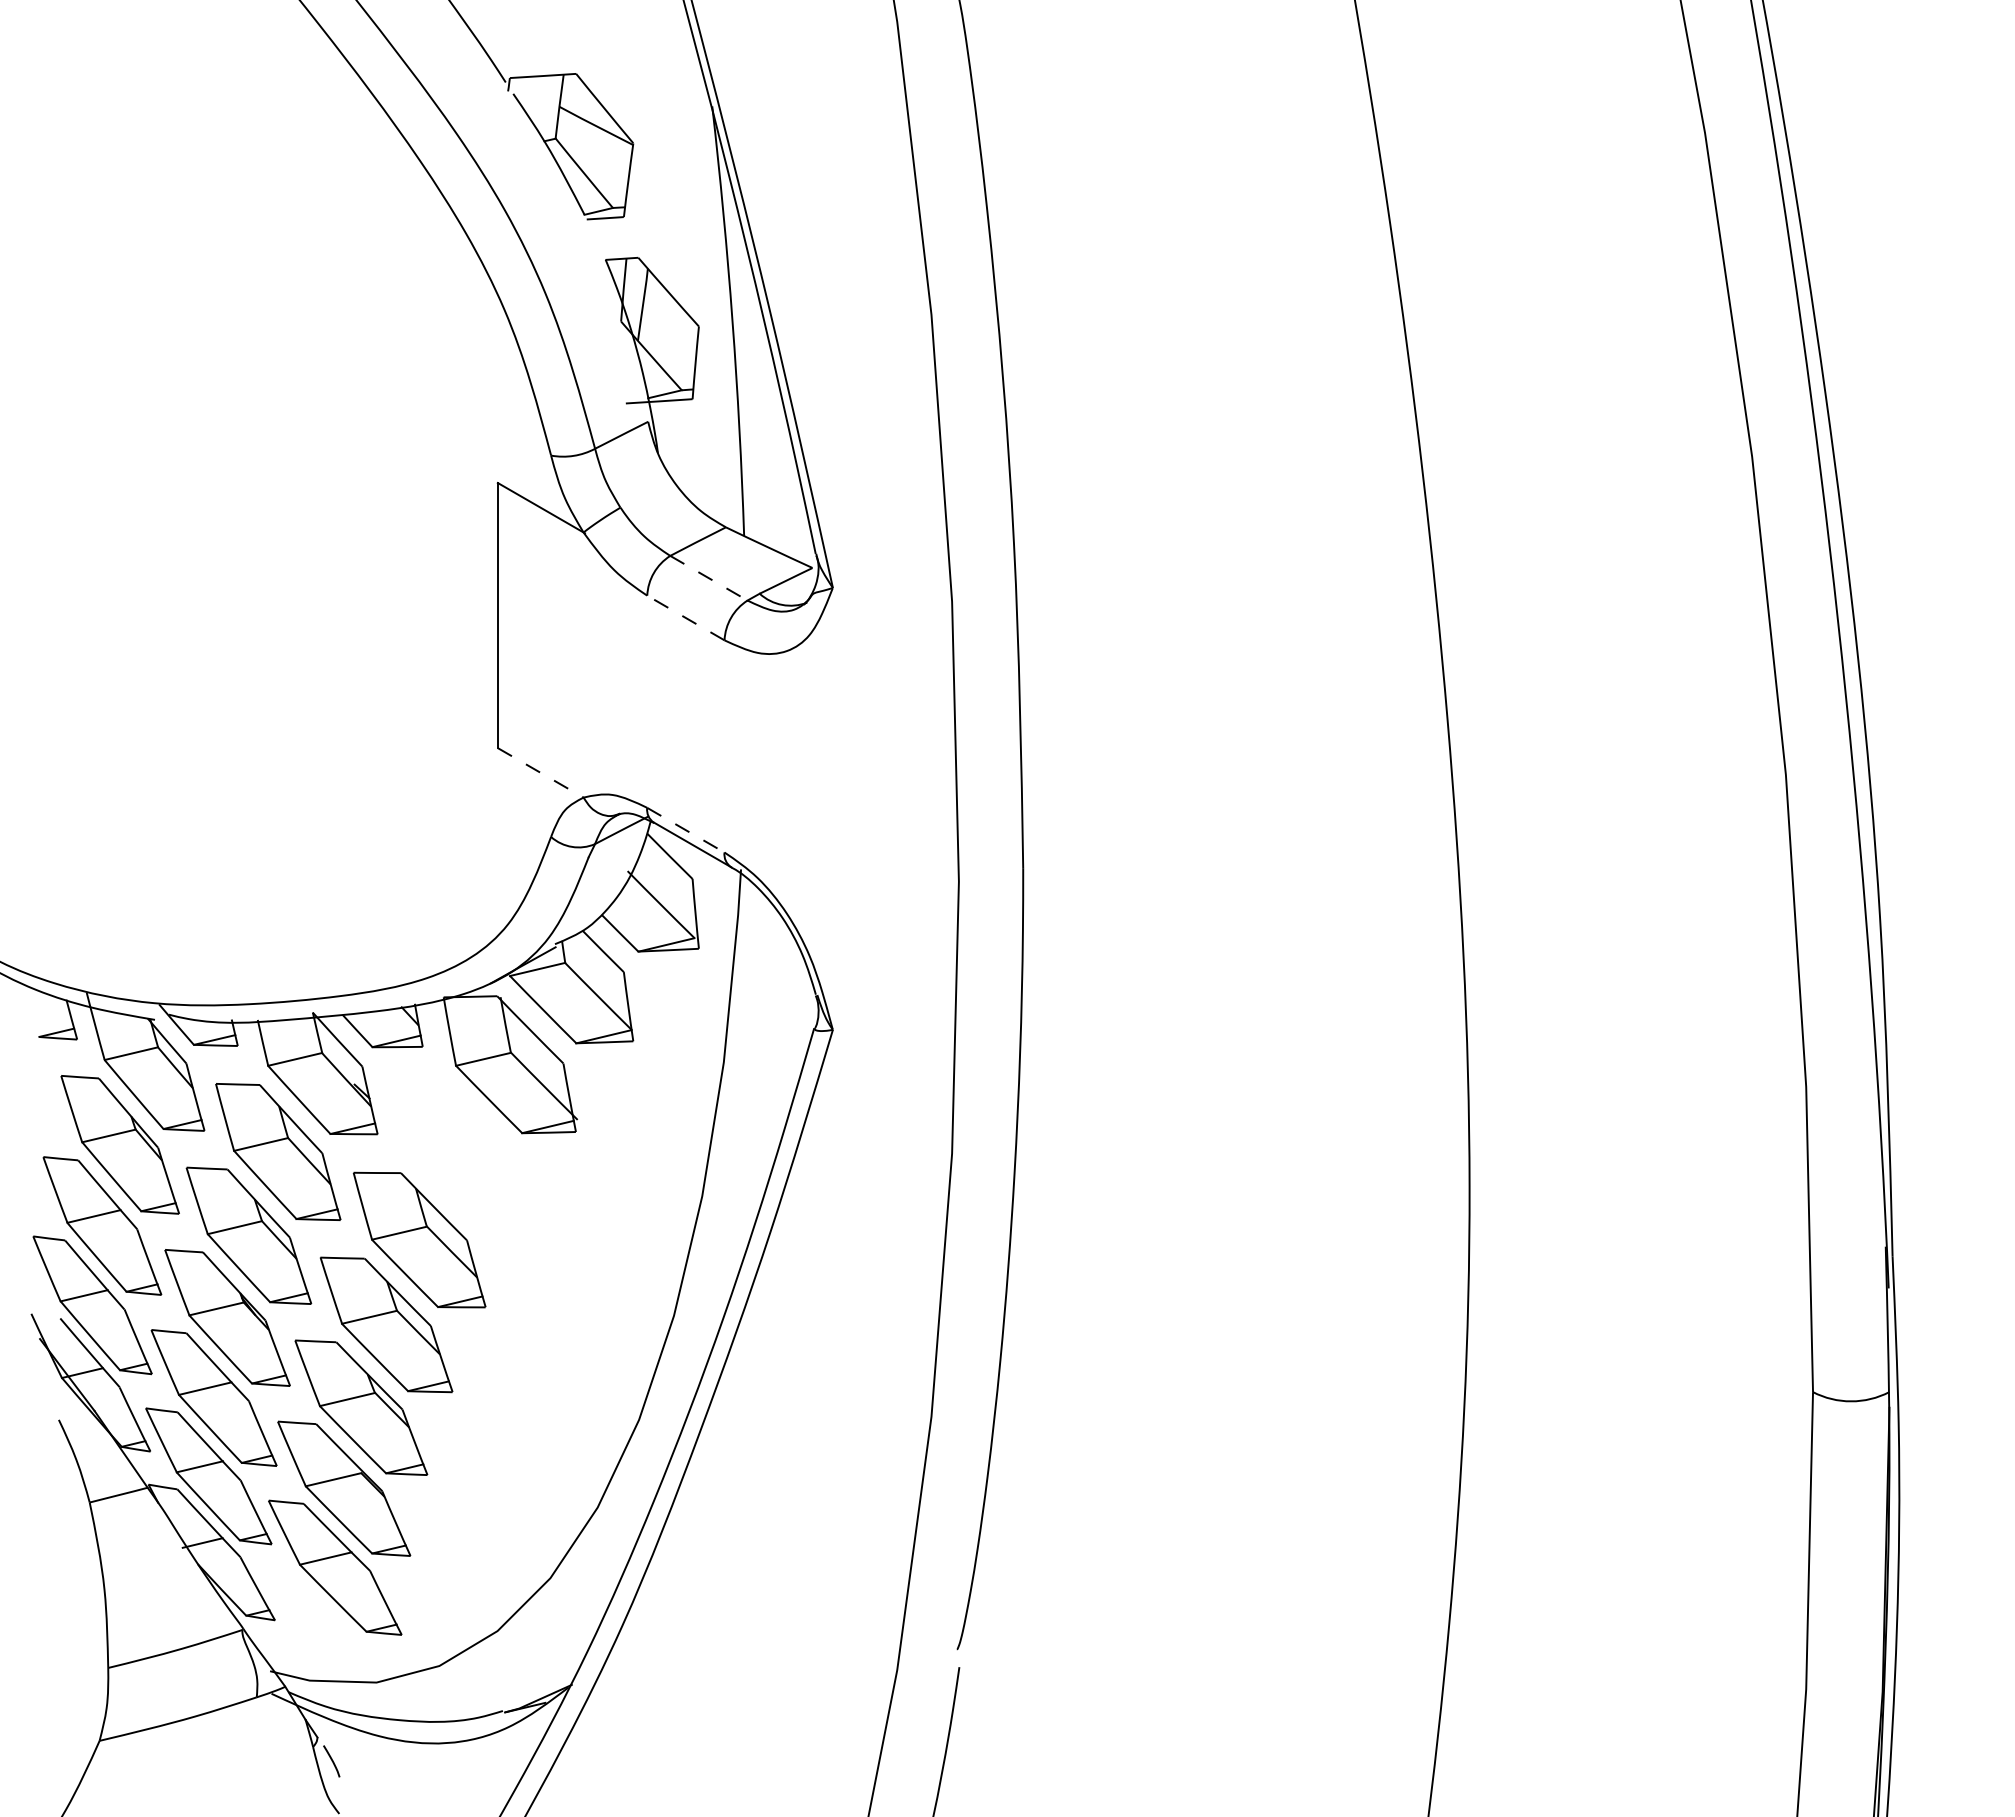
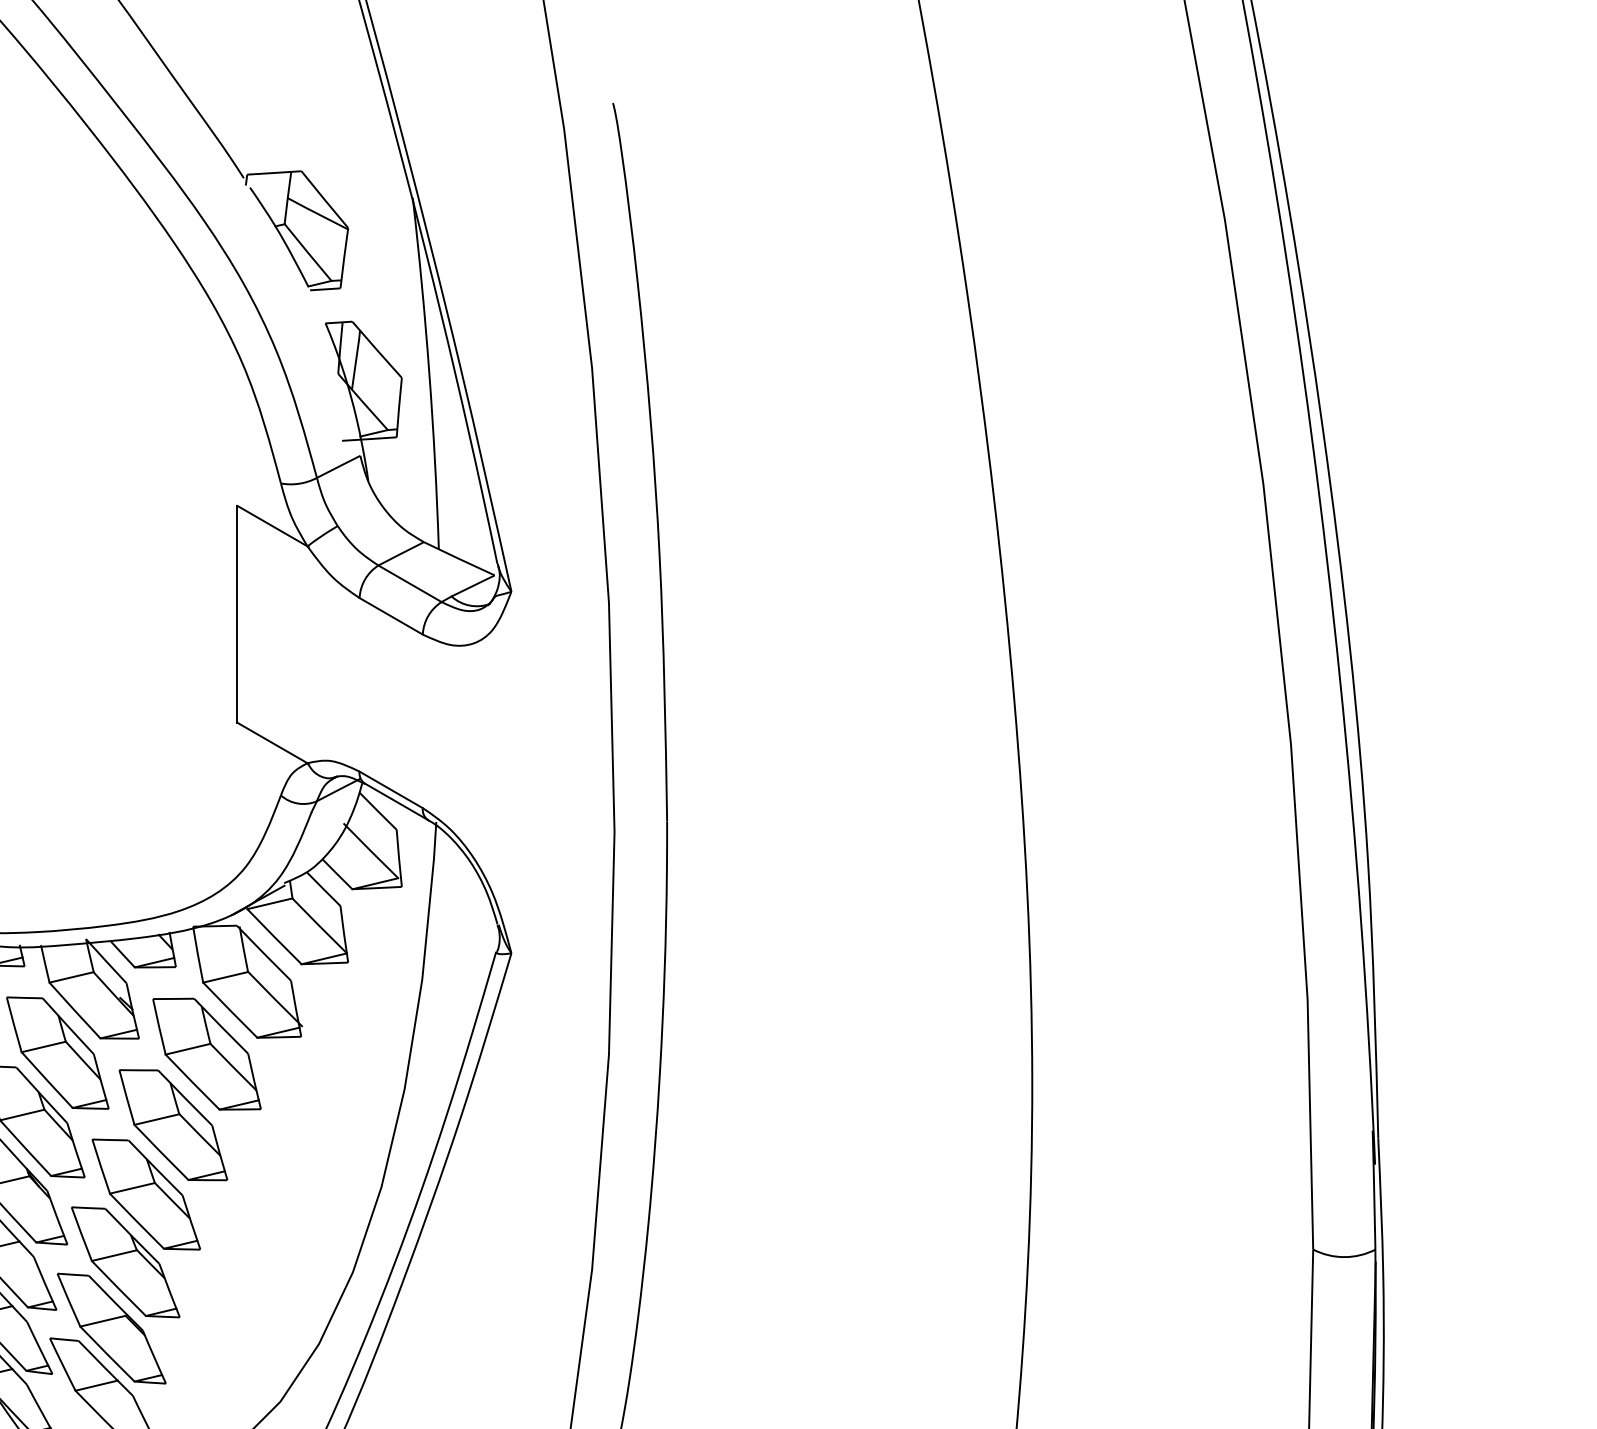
line: (708, 578) -> (409, 584), dashed -> solid
line: (685, 617) -> (390, 615), dashed -> solid
line: (541, 773) -> (273, 743), dashed -> solid
line: (685, 830) -> (390, 790), dashed -> solid
part: (460, 1152) -> (206, 1053), added

